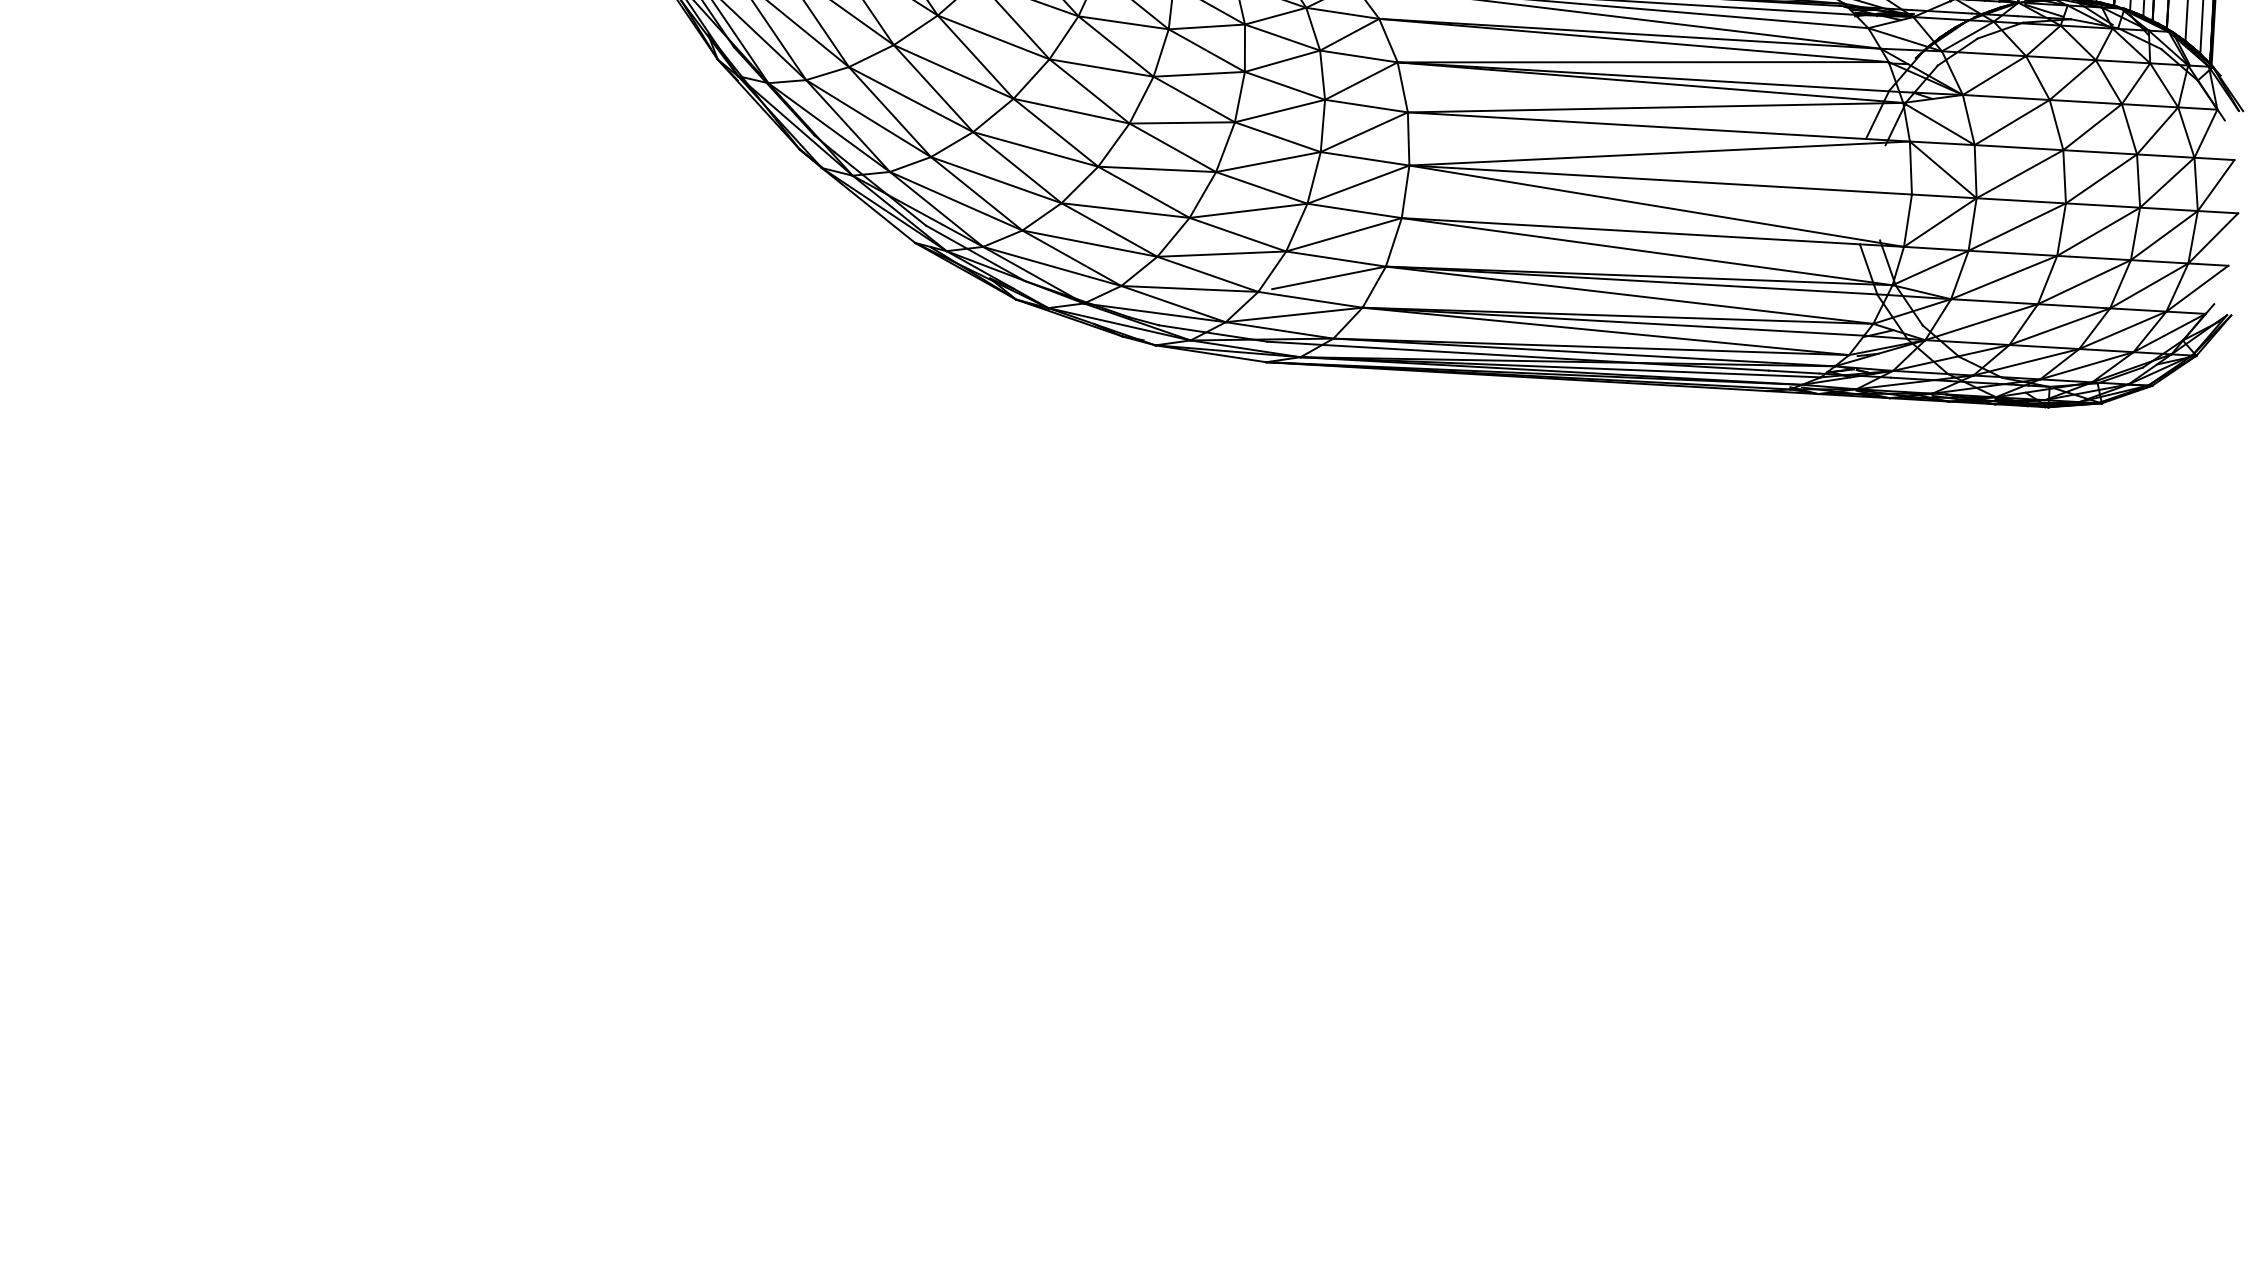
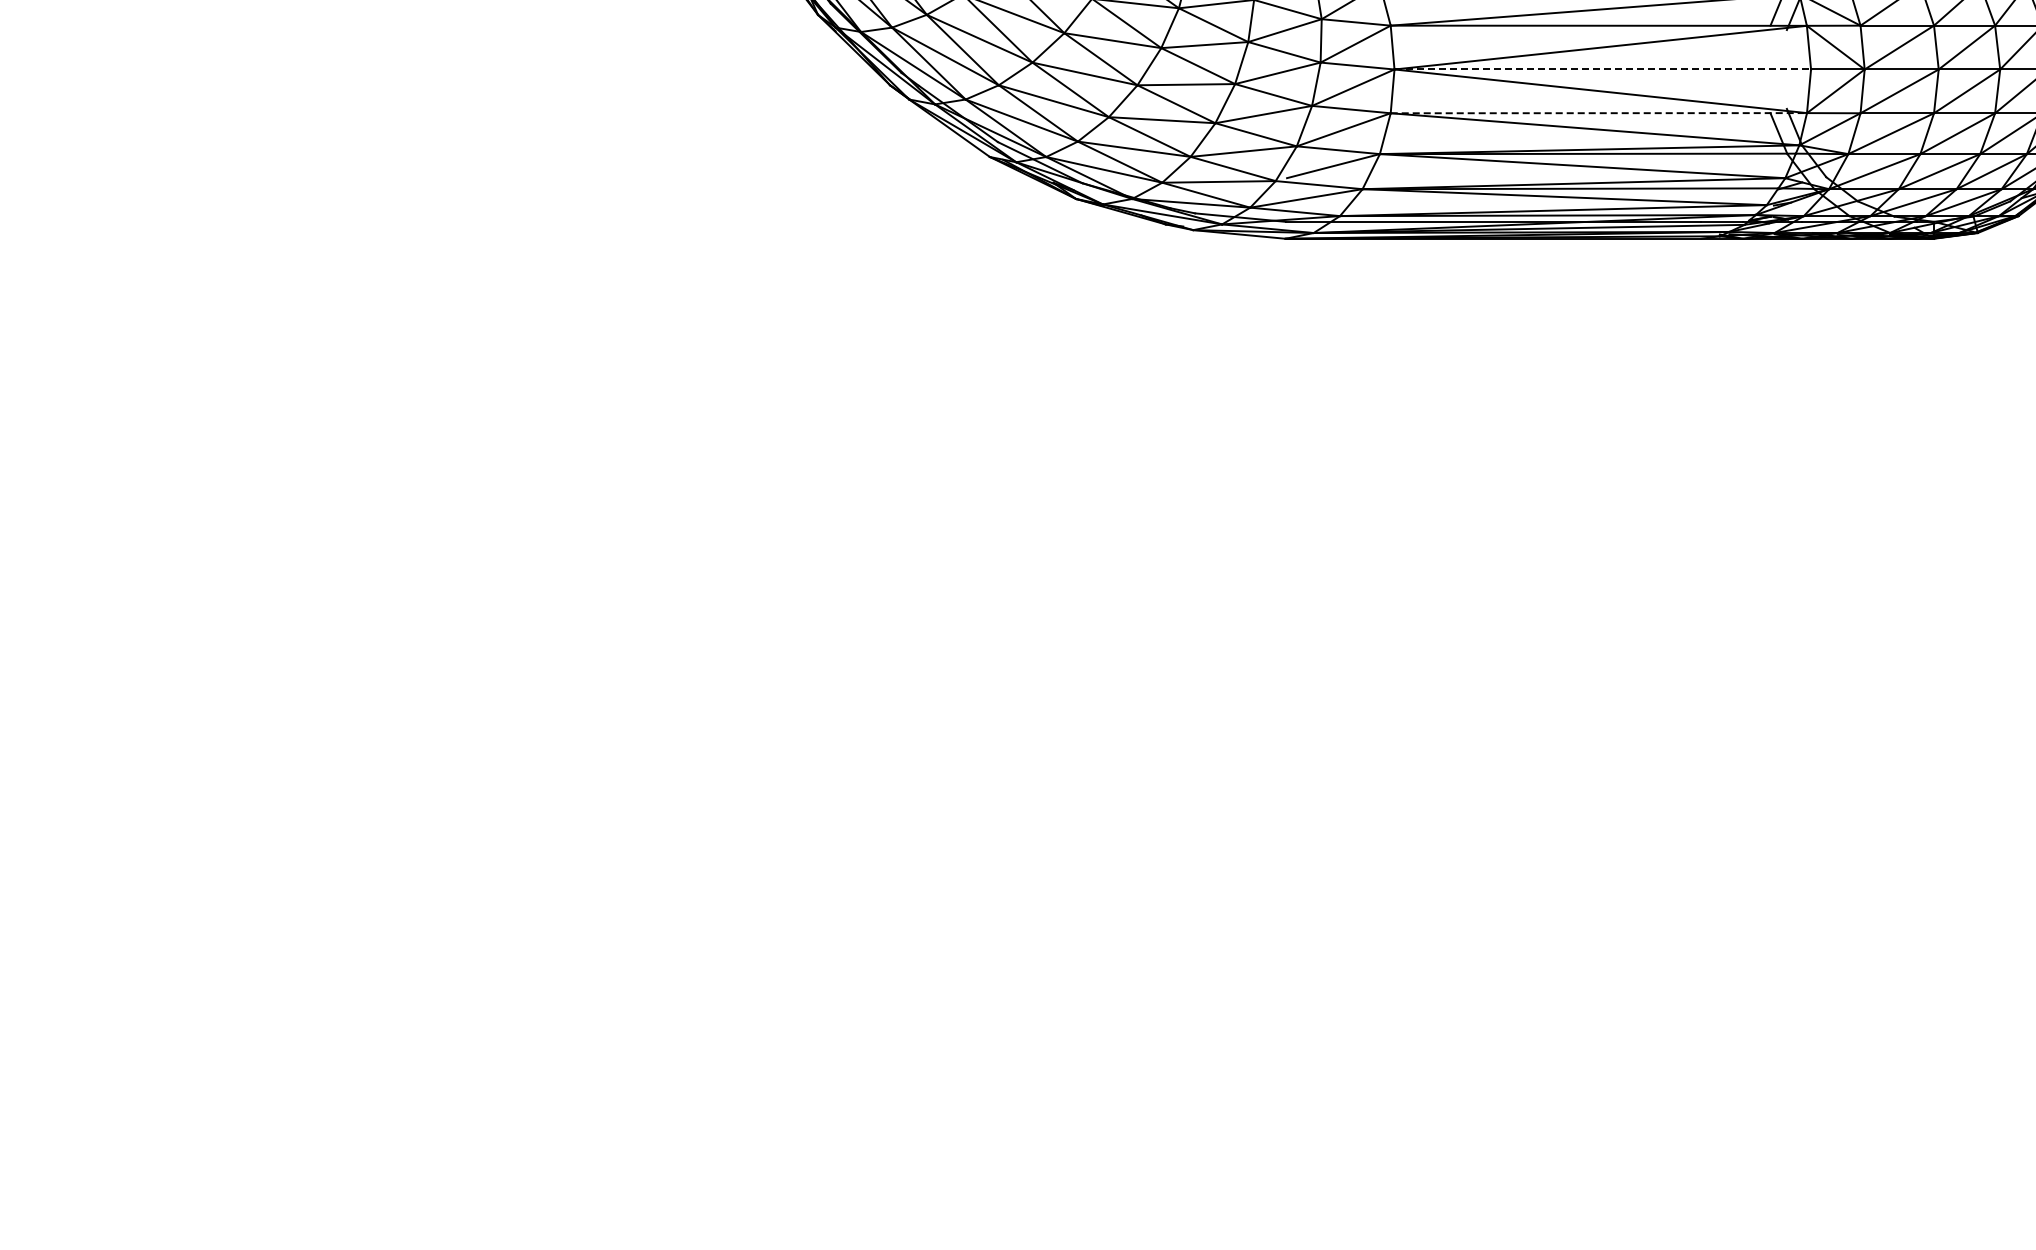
line: (1661, 180) -> (1603, 69), solid -> dashed
line: (1653, 232) -> (1599, 113), solid -> dashed

